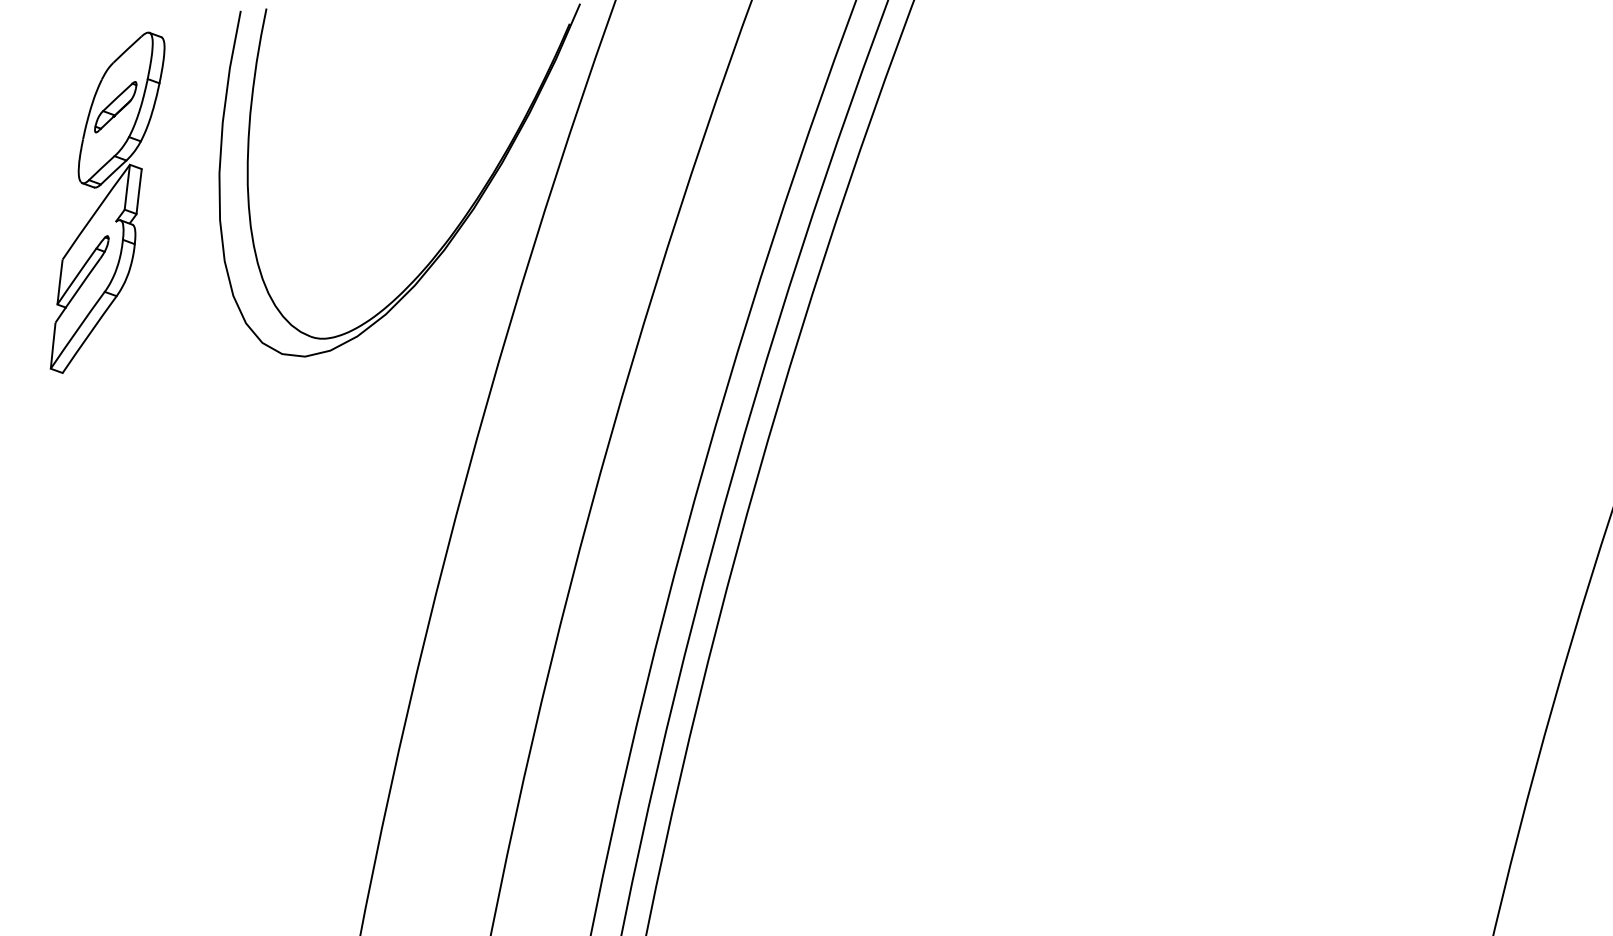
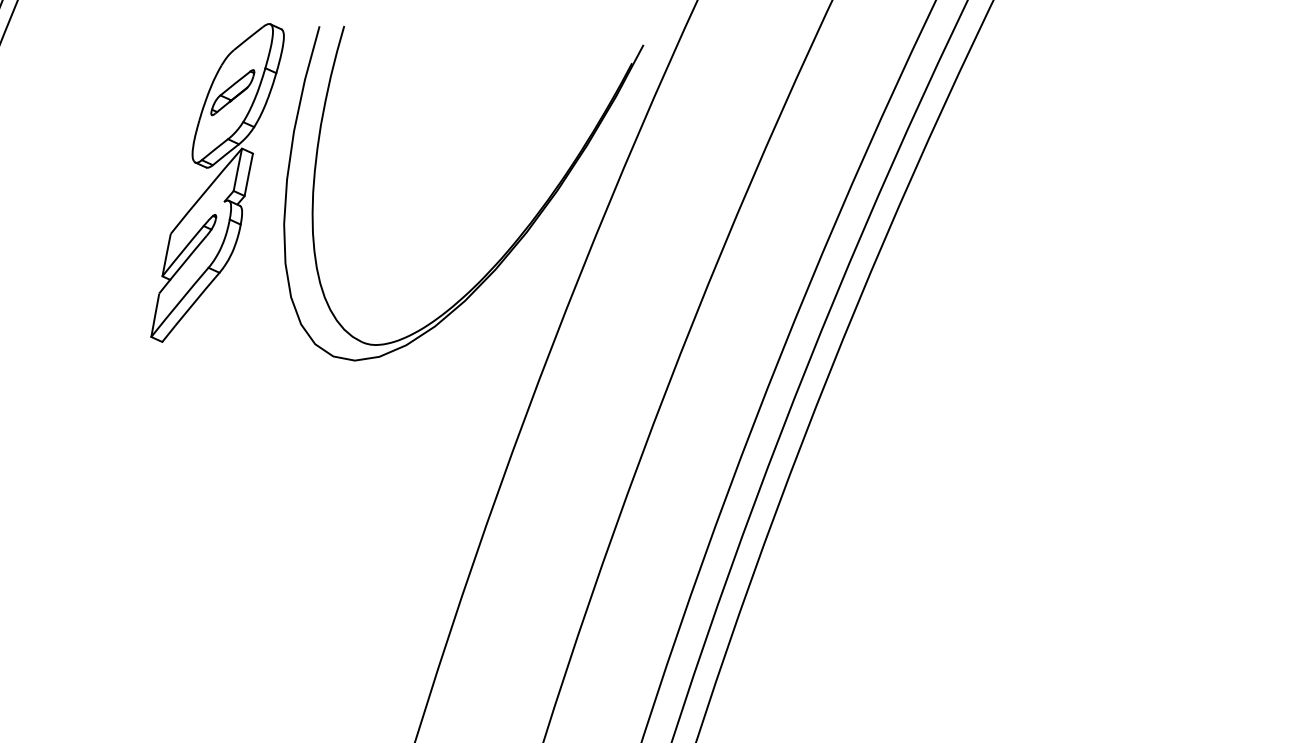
part: (107, 202) -> (217, 182), moved

